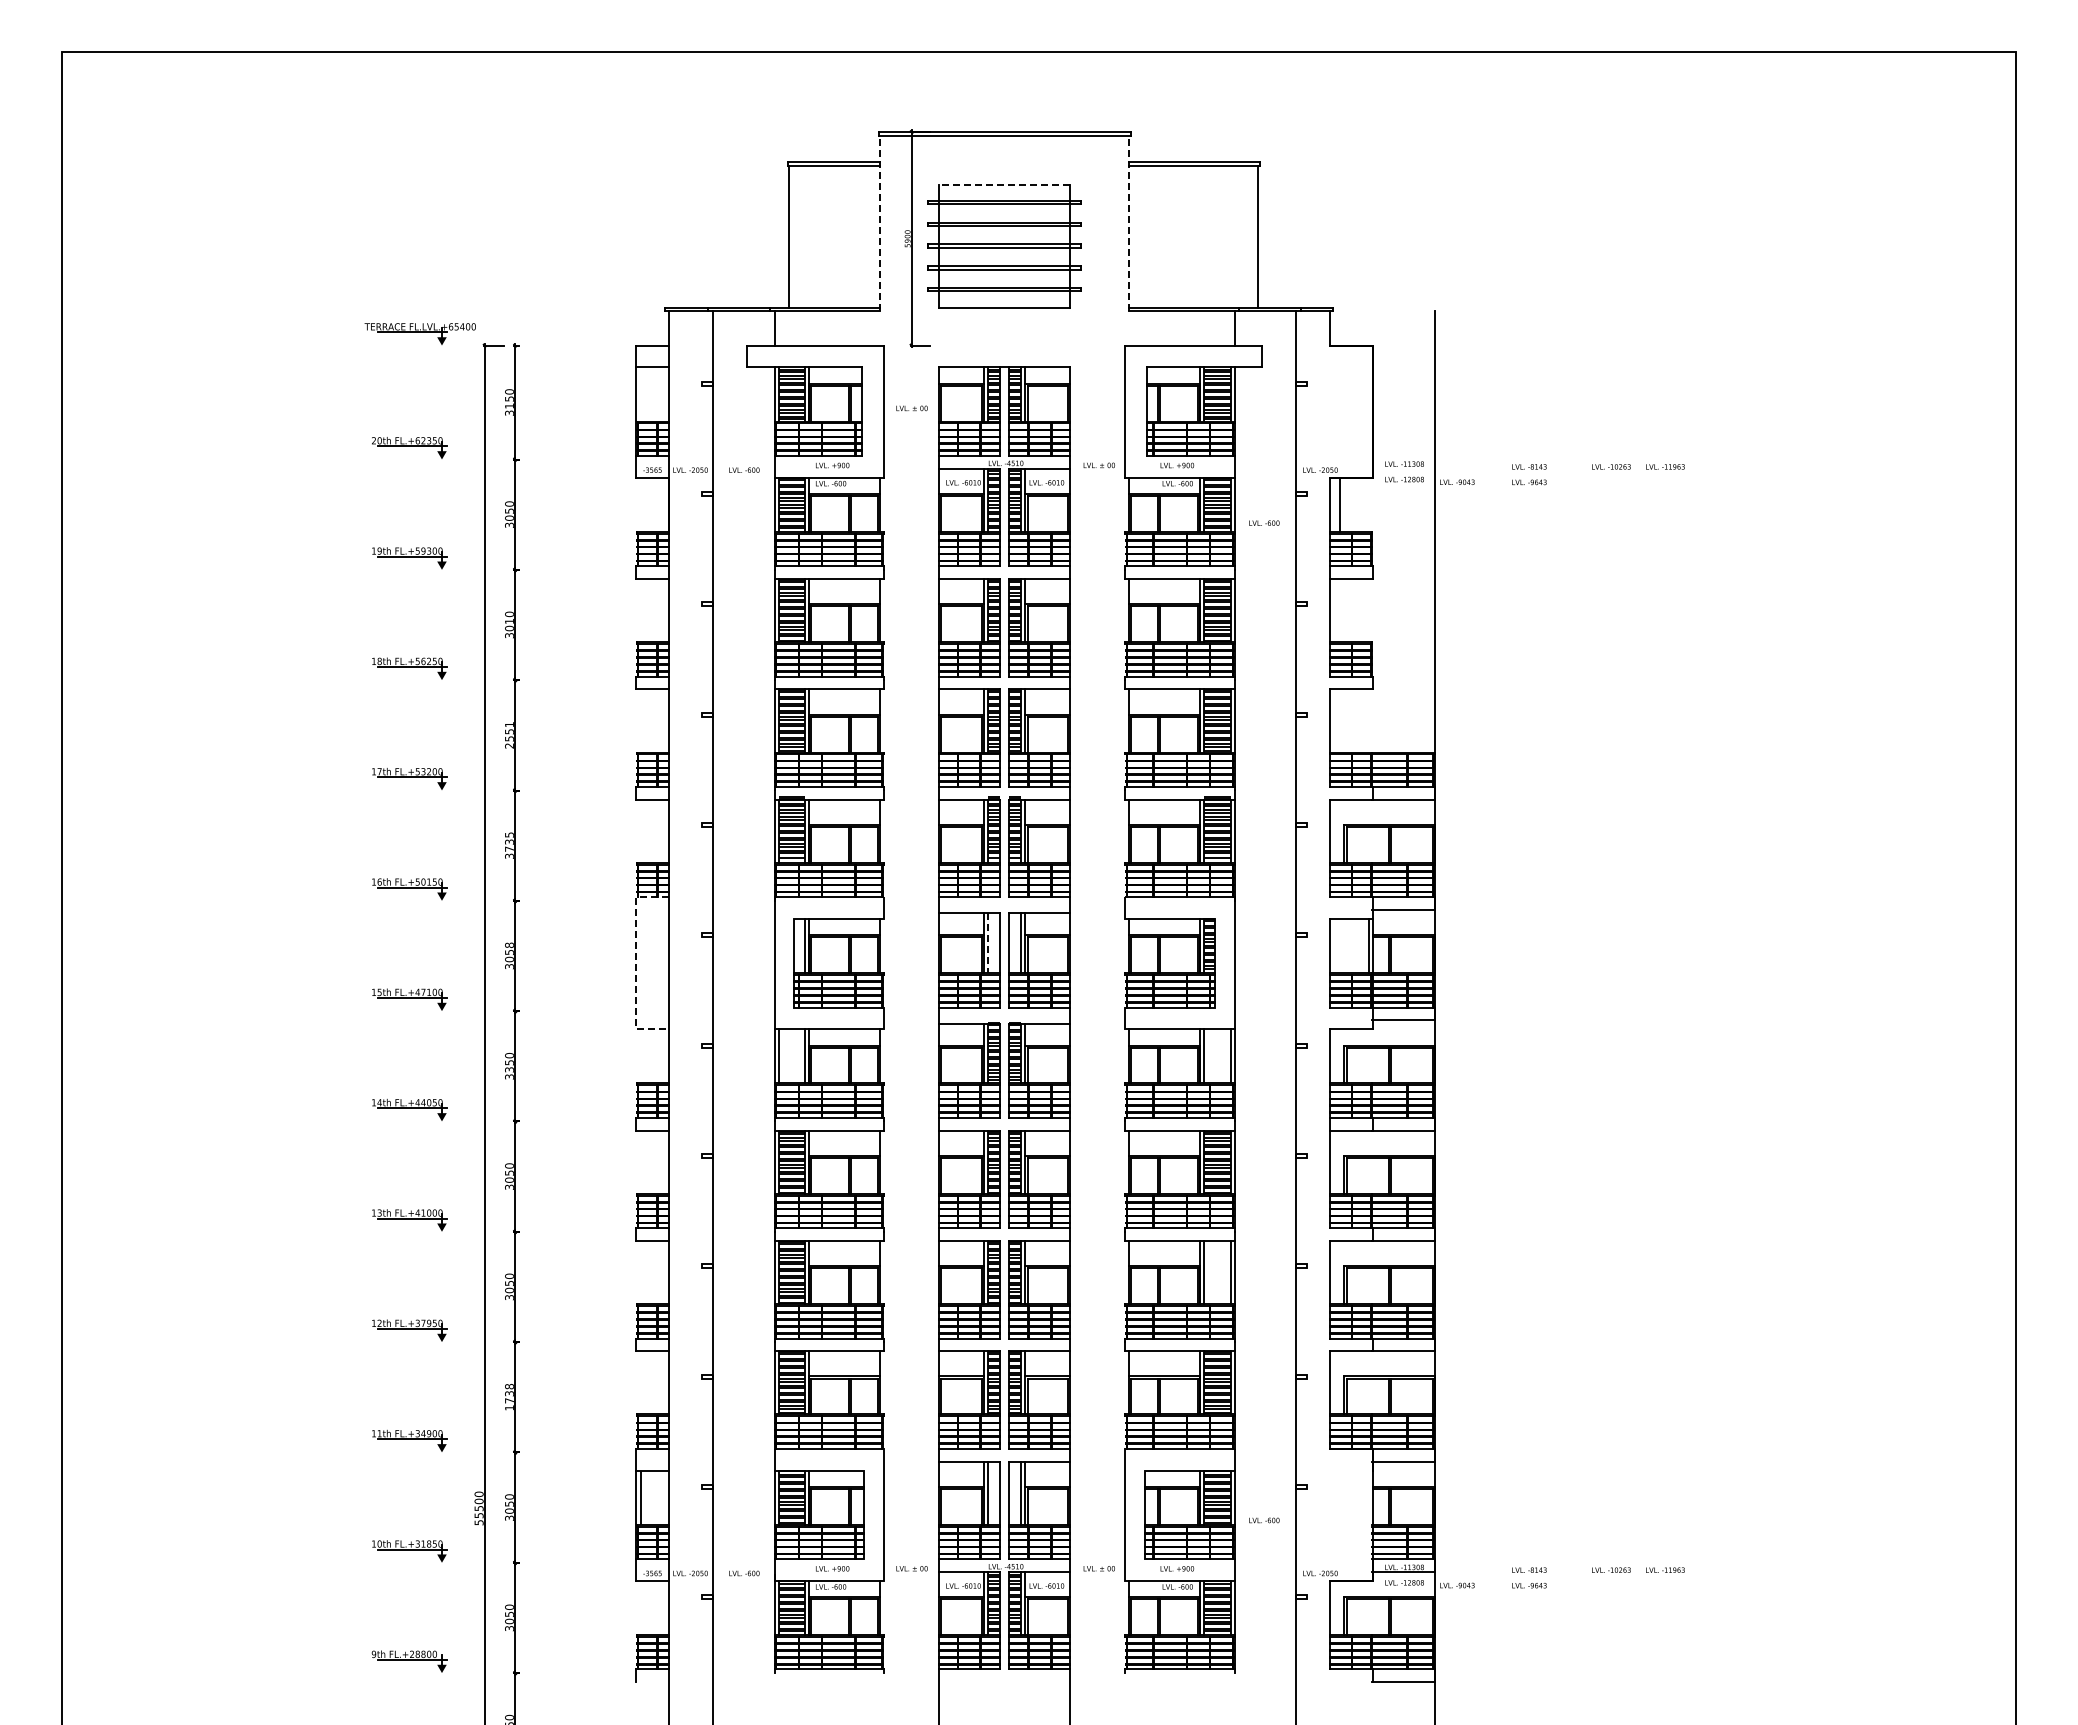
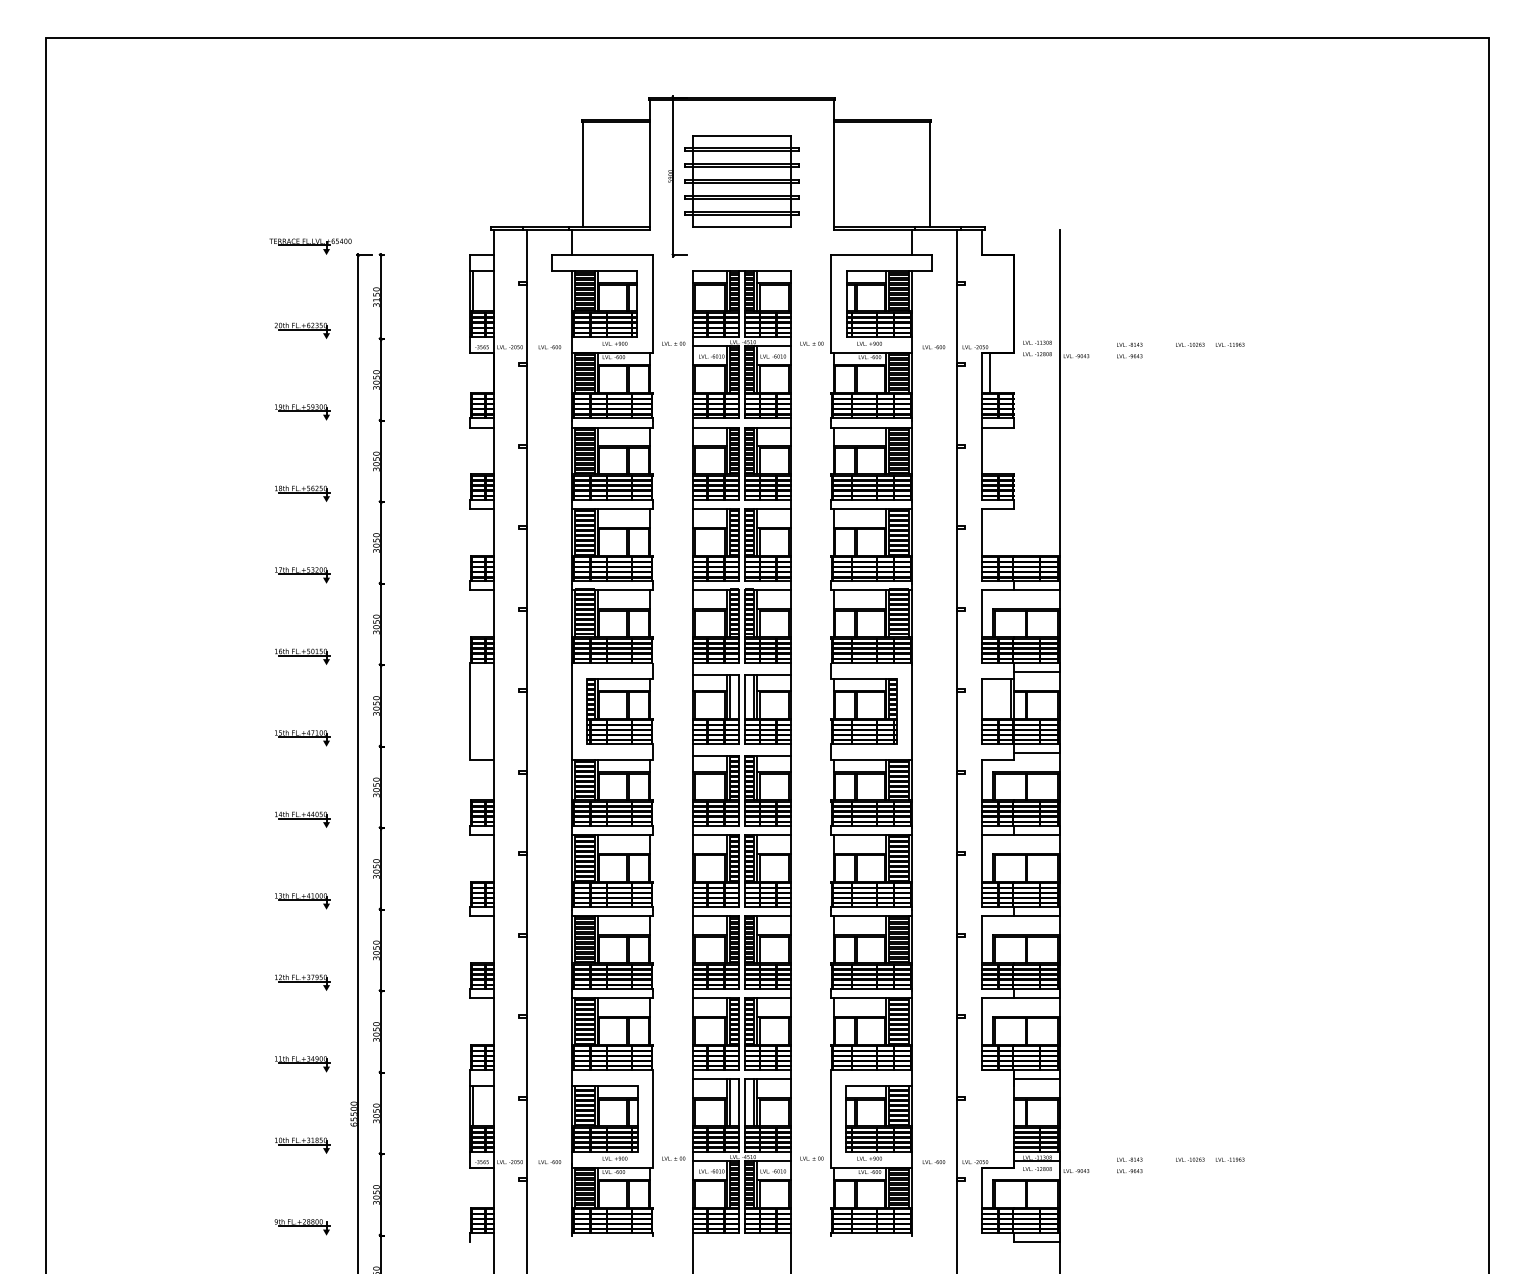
line: (1004, 184) -> (742, 136), dashed -> solid
line: (880, 223) -> (650, 165), dashed -> solid
line: (1128, 223) -> (833, 165), dashed -> solid
line: (640, 394) -> (473, 291), added
text: (911, 408) -> (673, 343), moved
text: (1264, 522) -> (934, 346), moved
text: (509, 621) -> (376, 458), 3010 -> 3050
text: (509, 735) -> (376, 543), 2551 -> 3050
text: (509, 841) -> (376, 621), 3735 -> 3050
hatch: (799, 943) -> (590, 696), added
line: (988, 943) -> (730, 696), dashed -> solid
text: (509, 945) -> (376, 698), 3058 -> 3050
line: (636, 963) -> (470, 711), dashed -> solid
hatch: (791, 1054) -> (584, 778), added
hatch: (1217, 1054) -> (899, 778), added
text: (509, 1069) -> (376, 789), 3350 -> 3050
hatch: (1217, 1271) -> (899, 939), added
text: (509, 1396) -> (376, 1031), 1738 -> 3050
text: (1264, 1520) -> (934, 1162), moved
text: (478, 1522) -> (353, 1124), 55500 -> 65500

